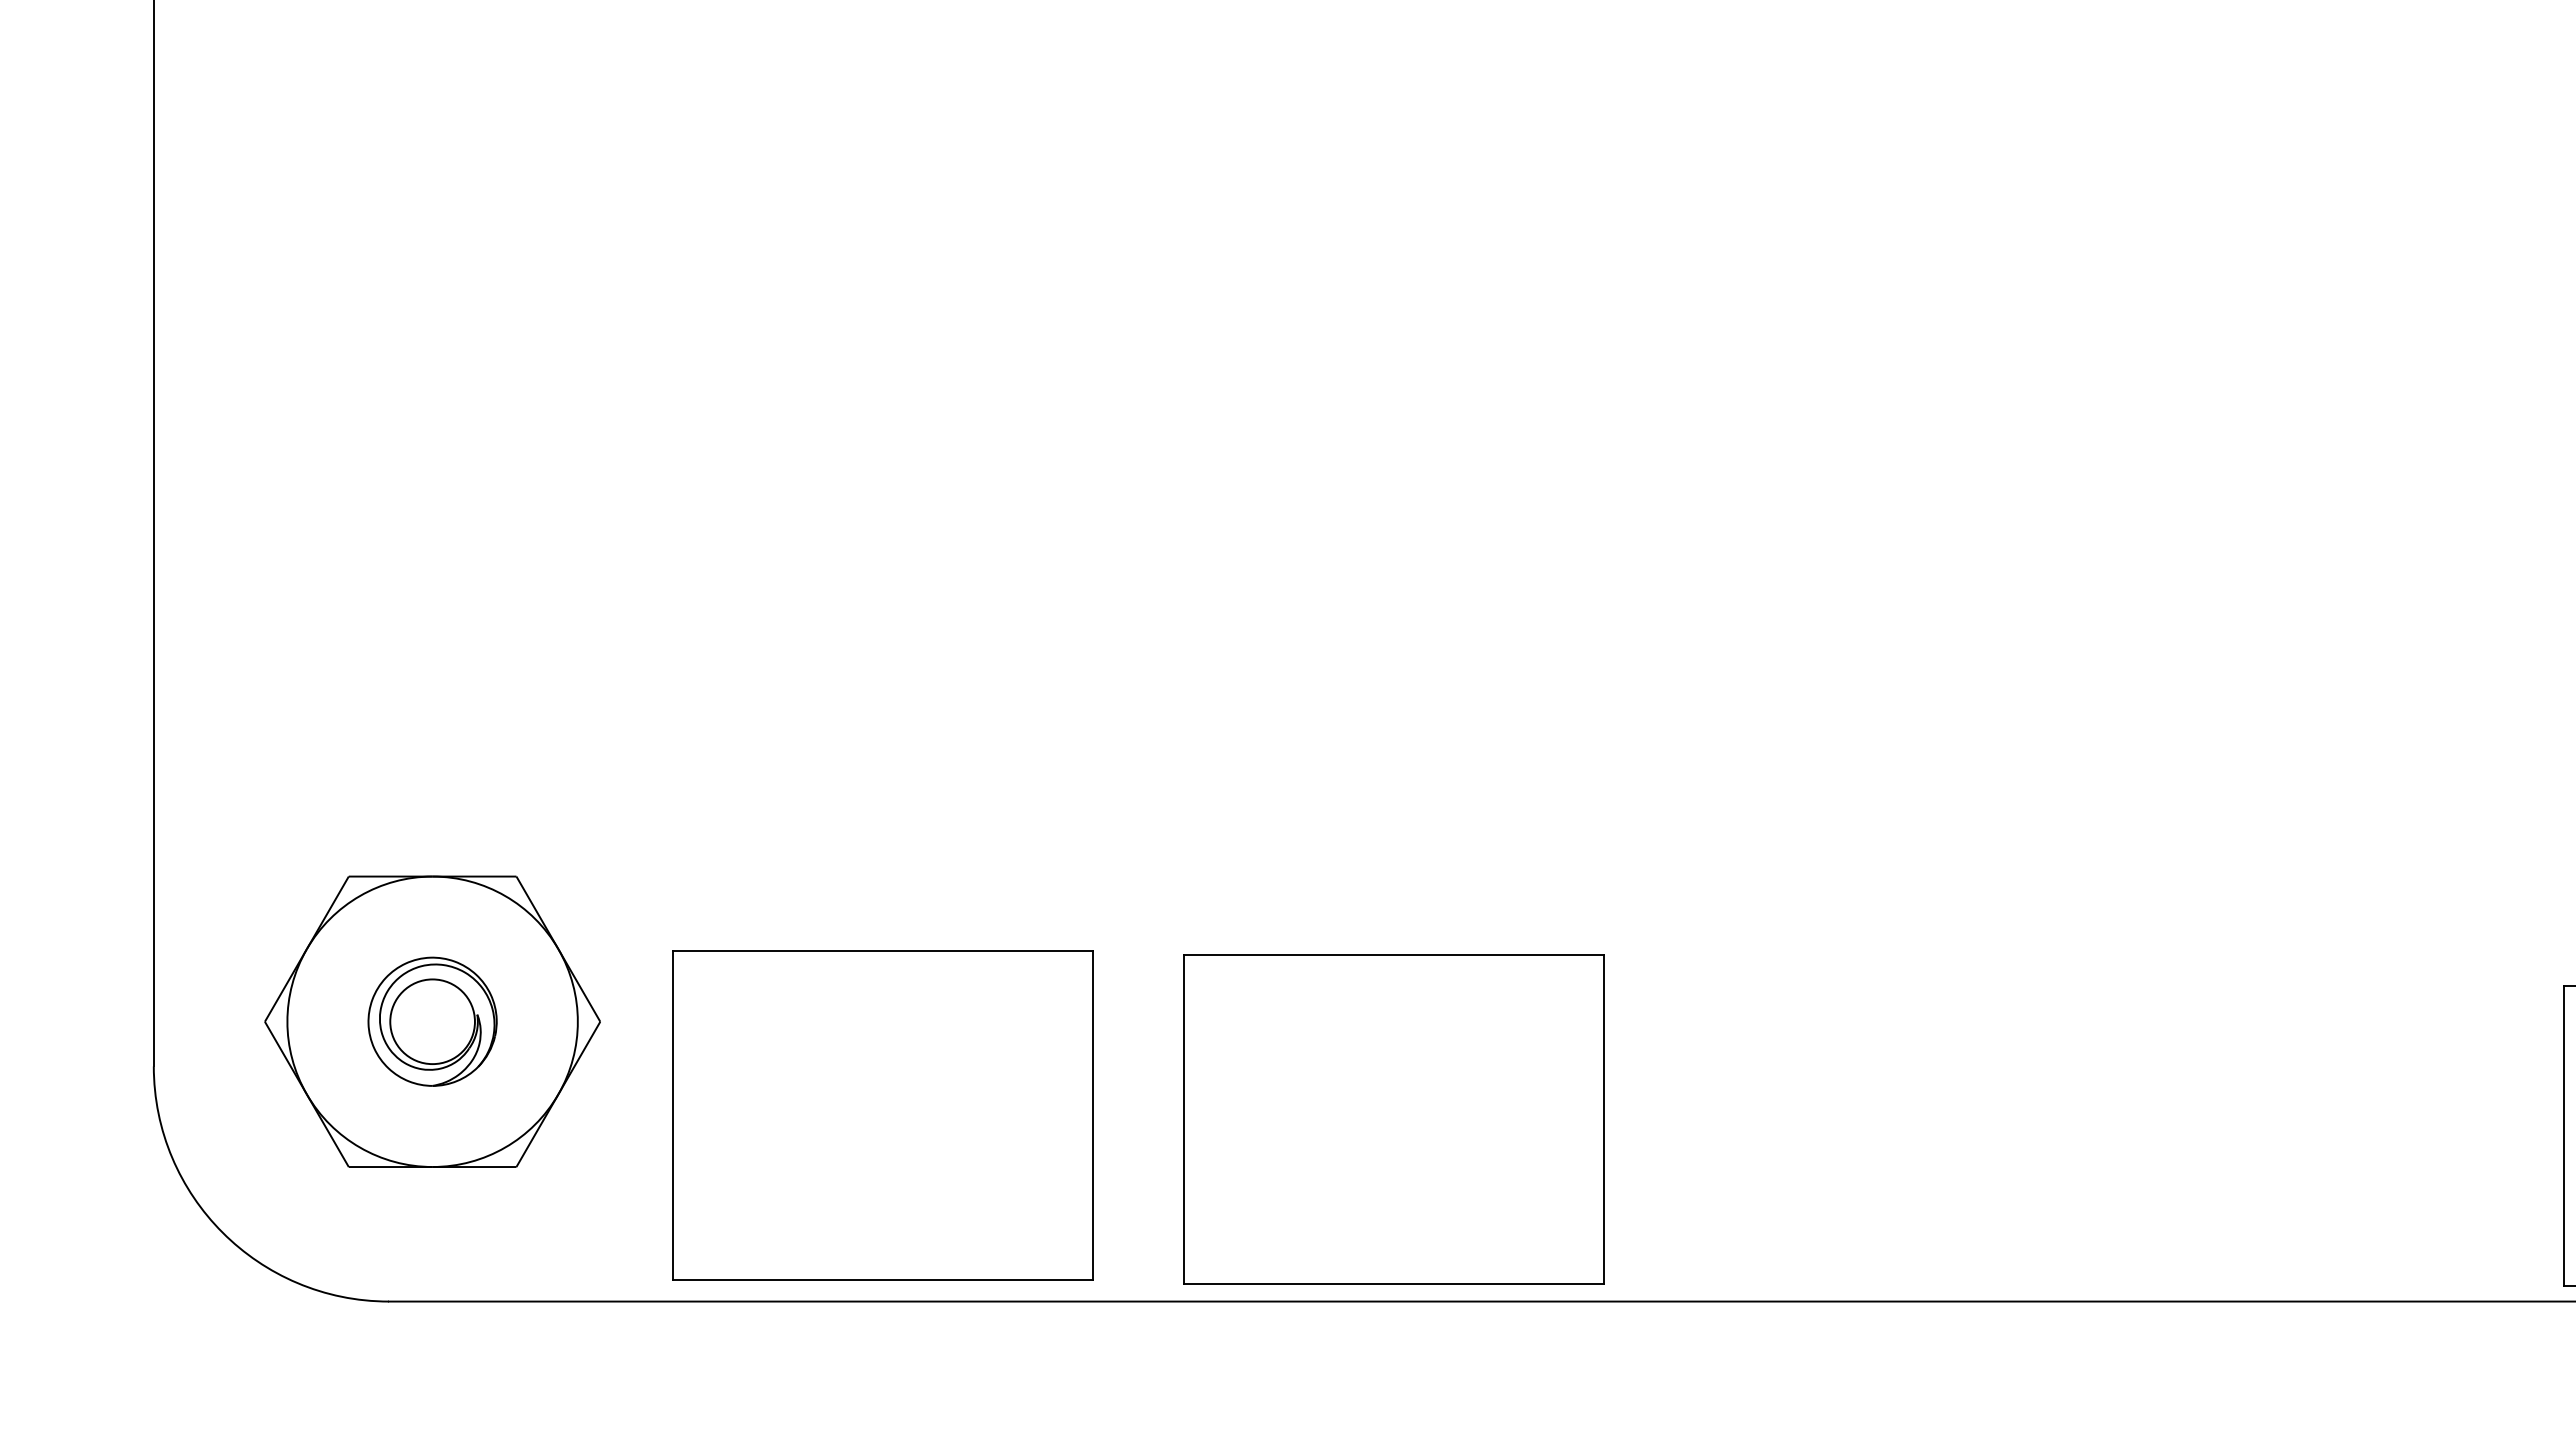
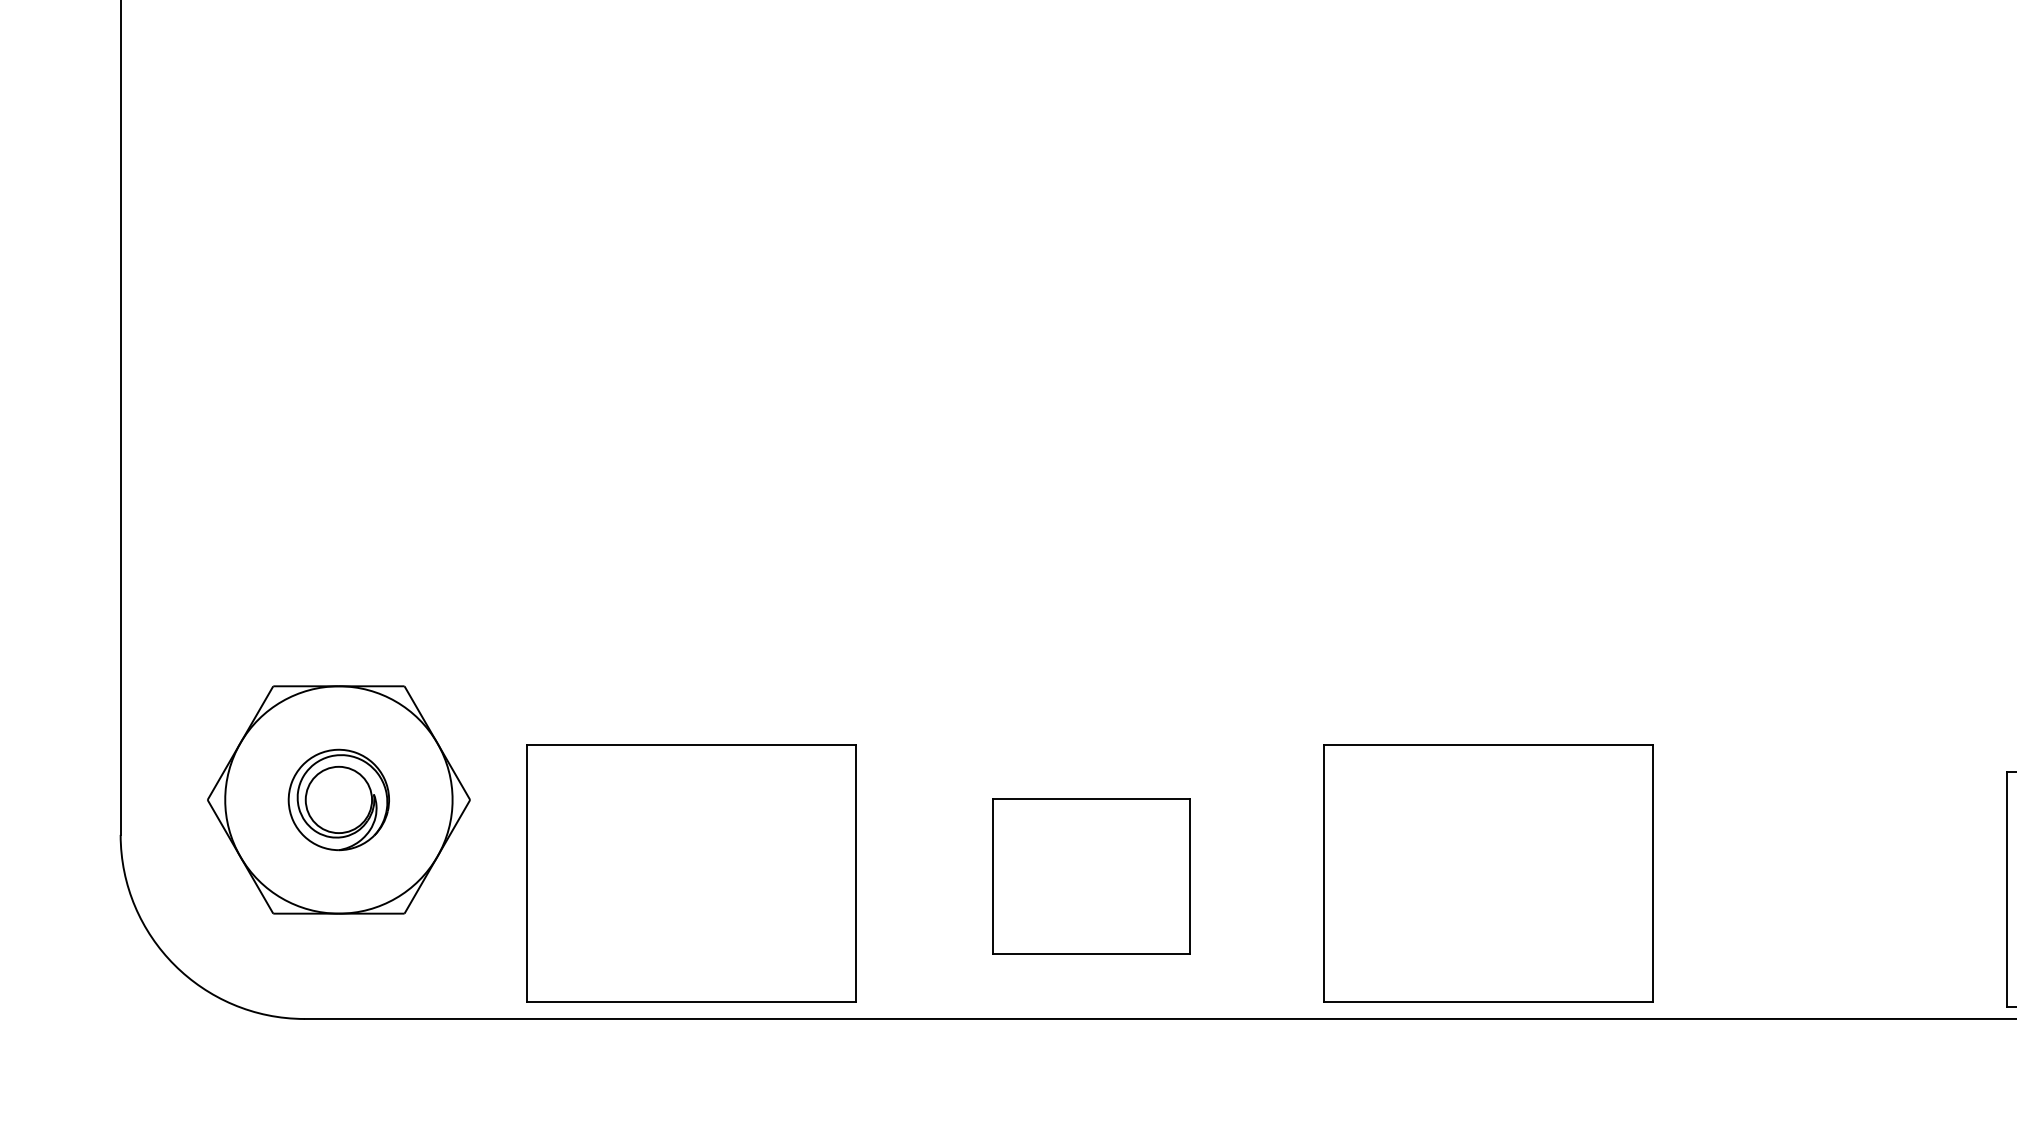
part: (1900, 1115) -> (1487, 873), added
part: (1393, 1119) -> (1091, 876), size x0.6

